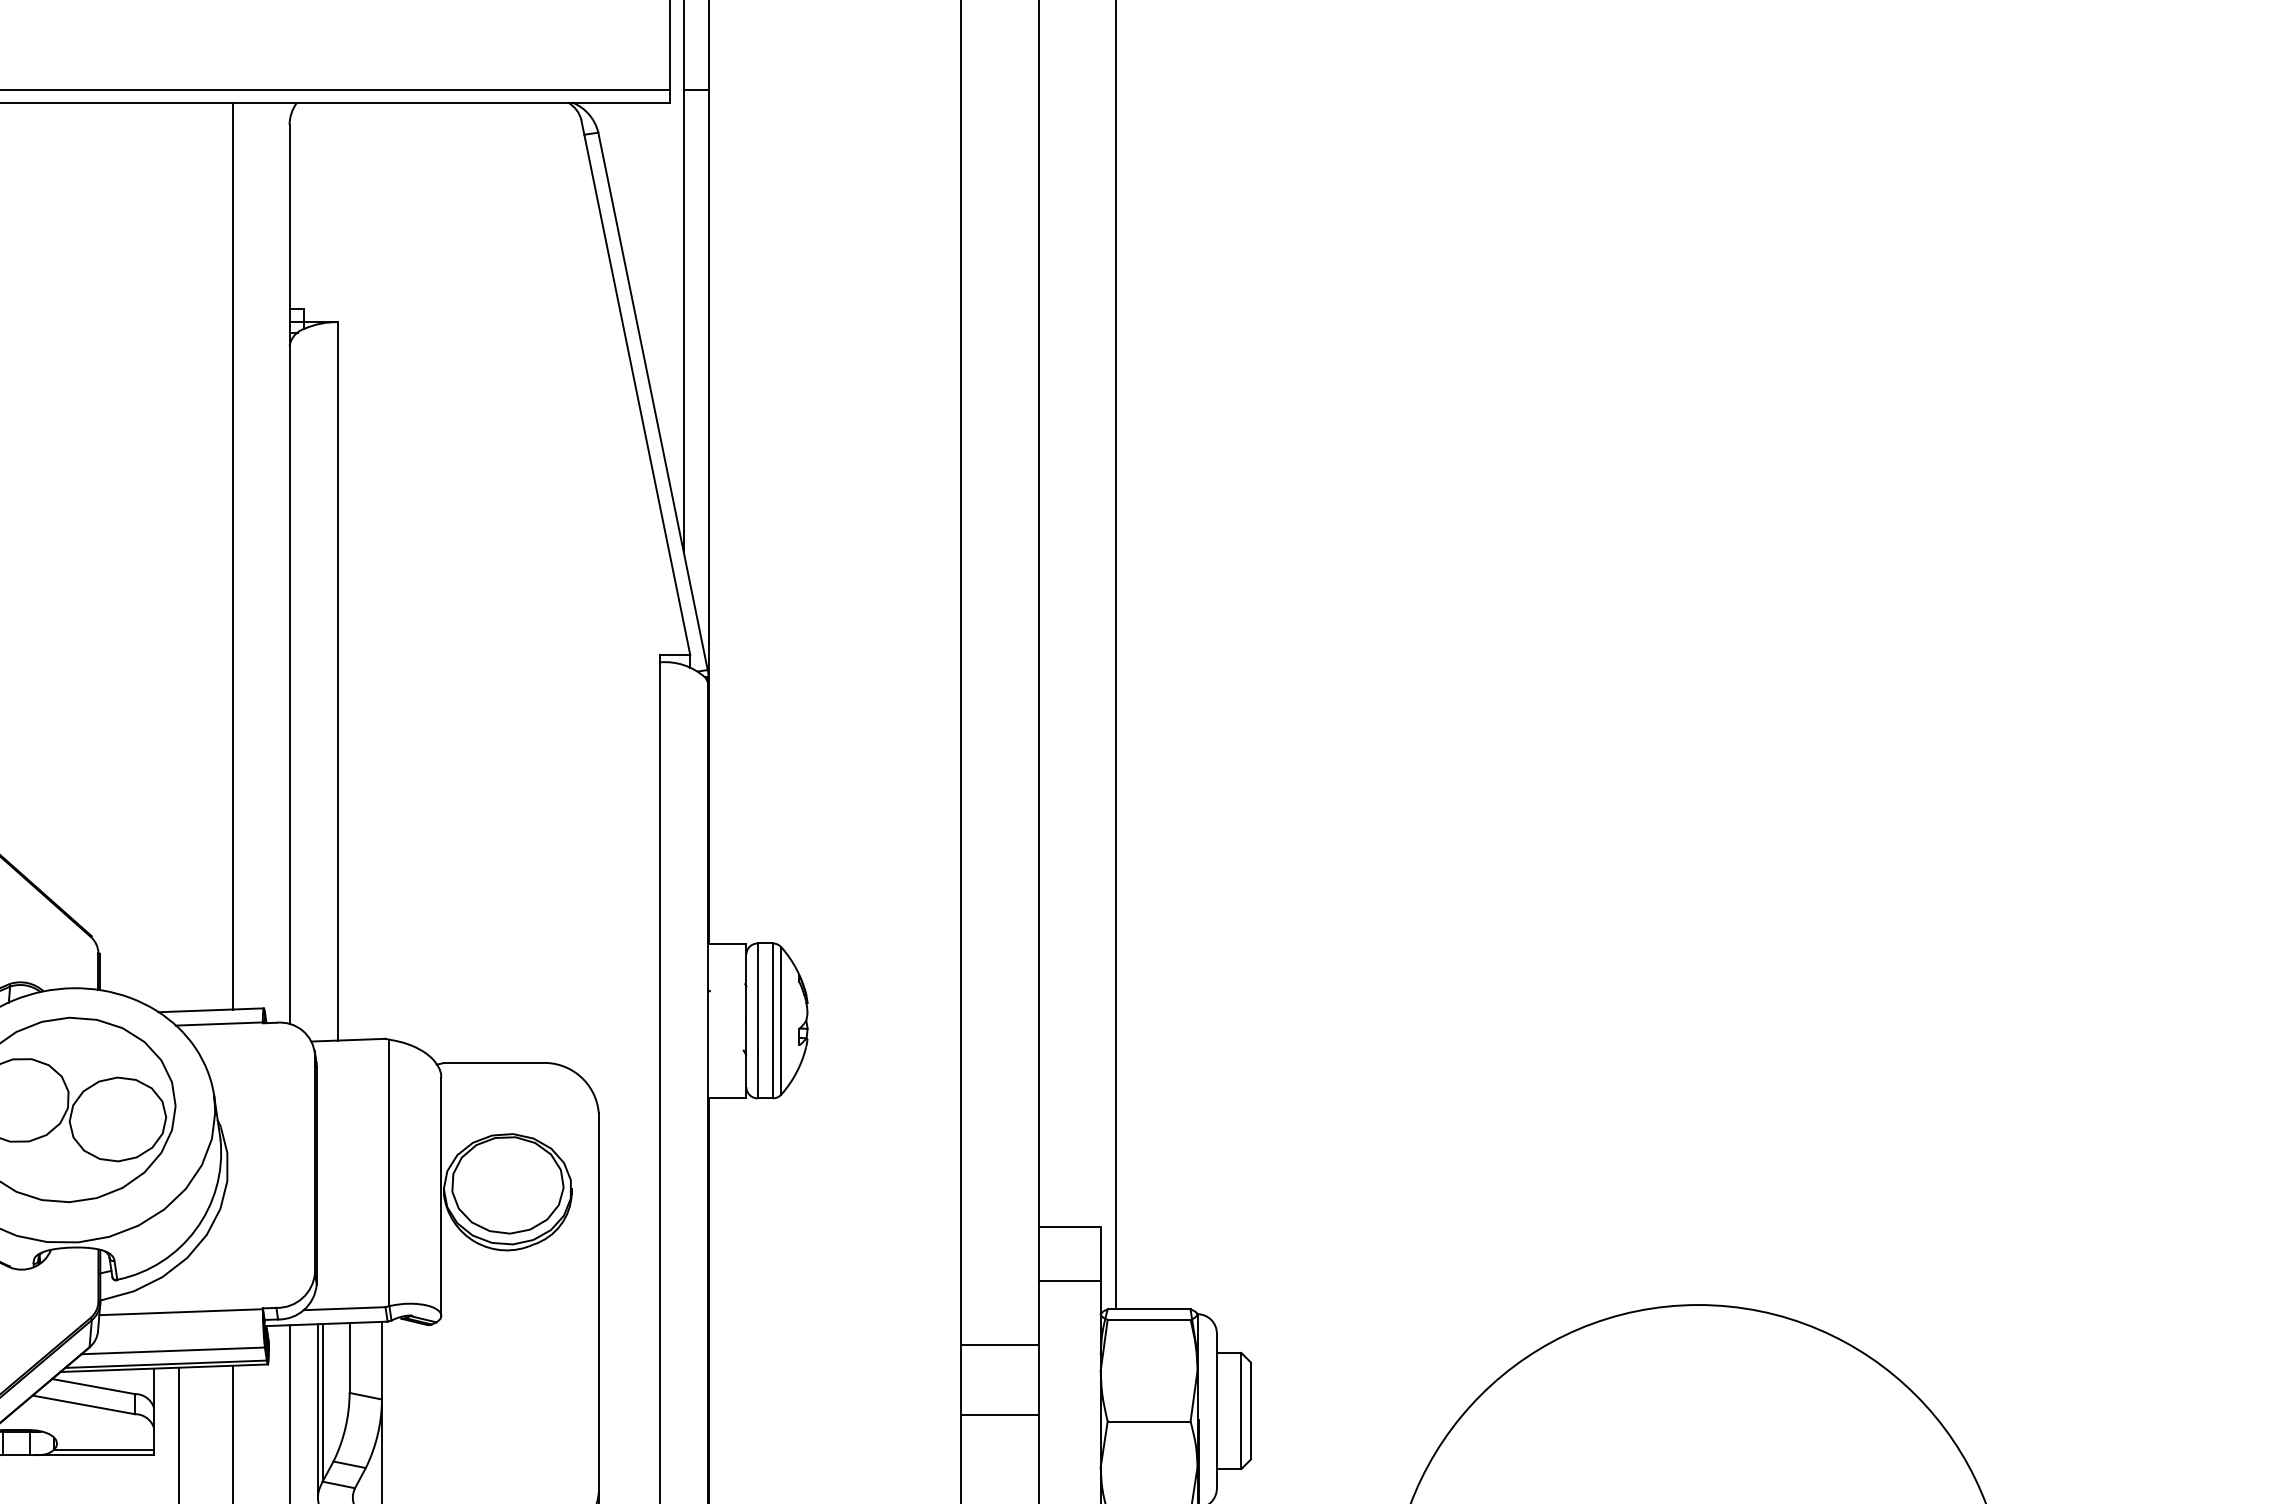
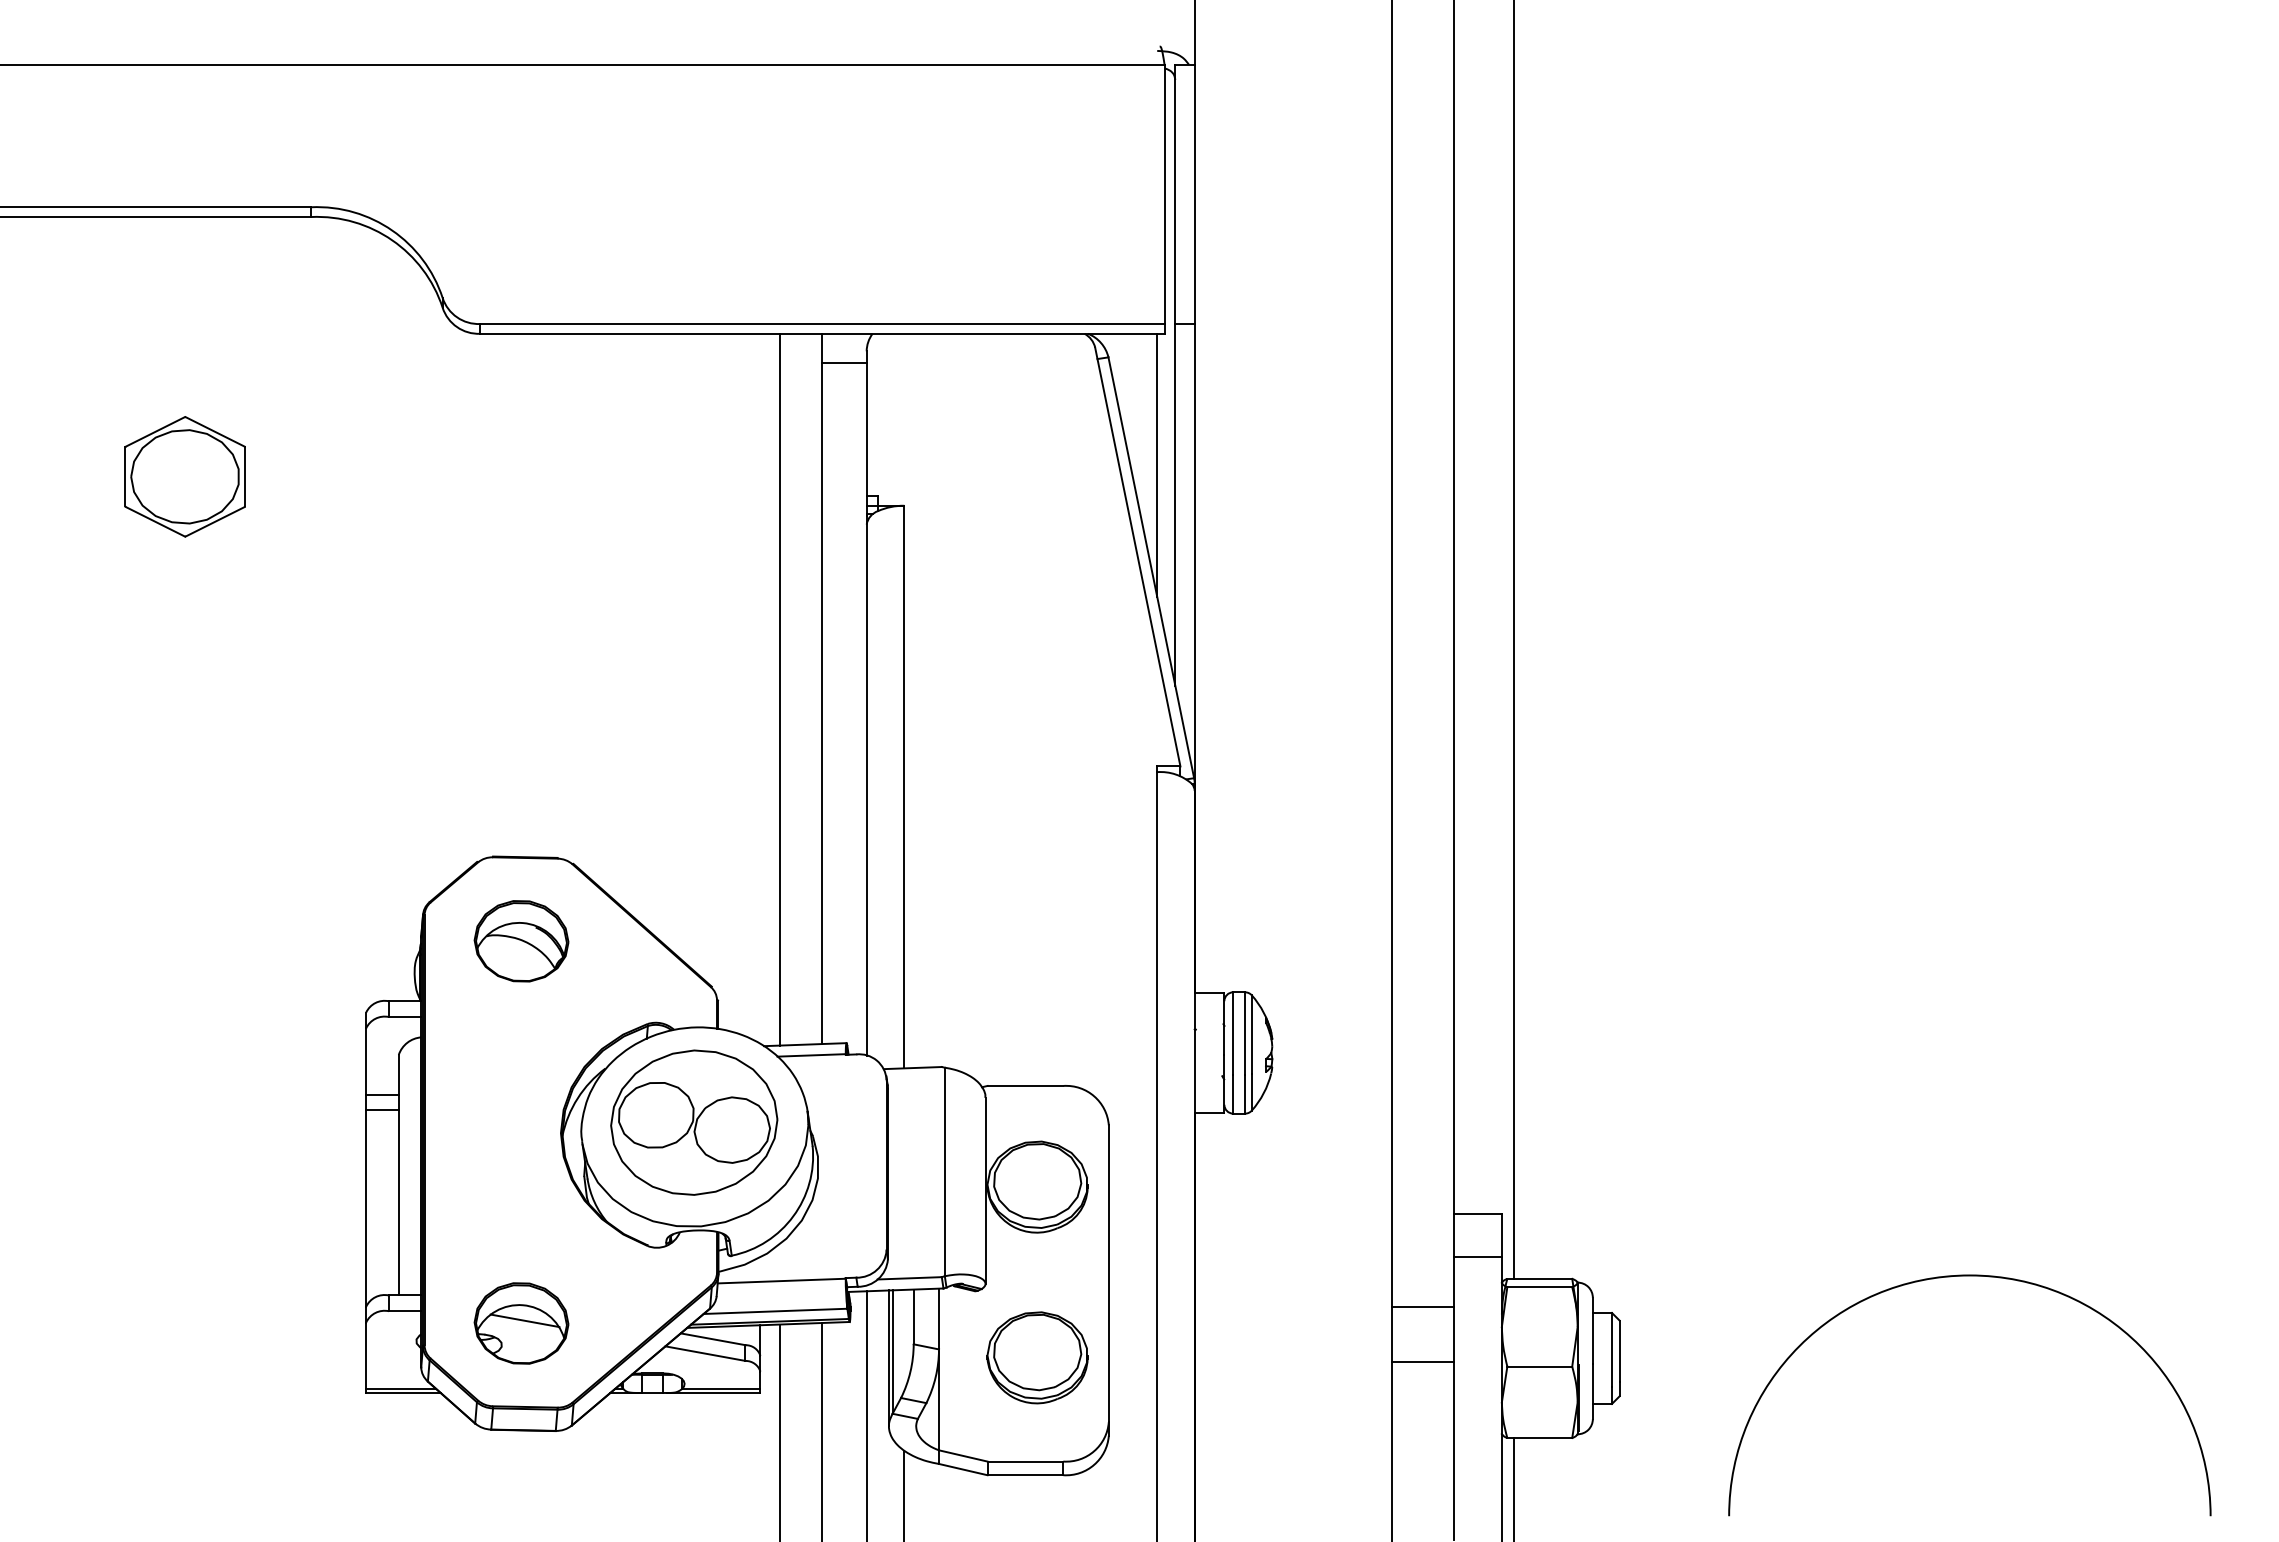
line: (261, 139) -> (844, 362), added
line: (660, 269) -> (1157, 464), added
line: (179, 556) -> (780, 689), added
part: (507, 1409) -> (1037, 1357), added

